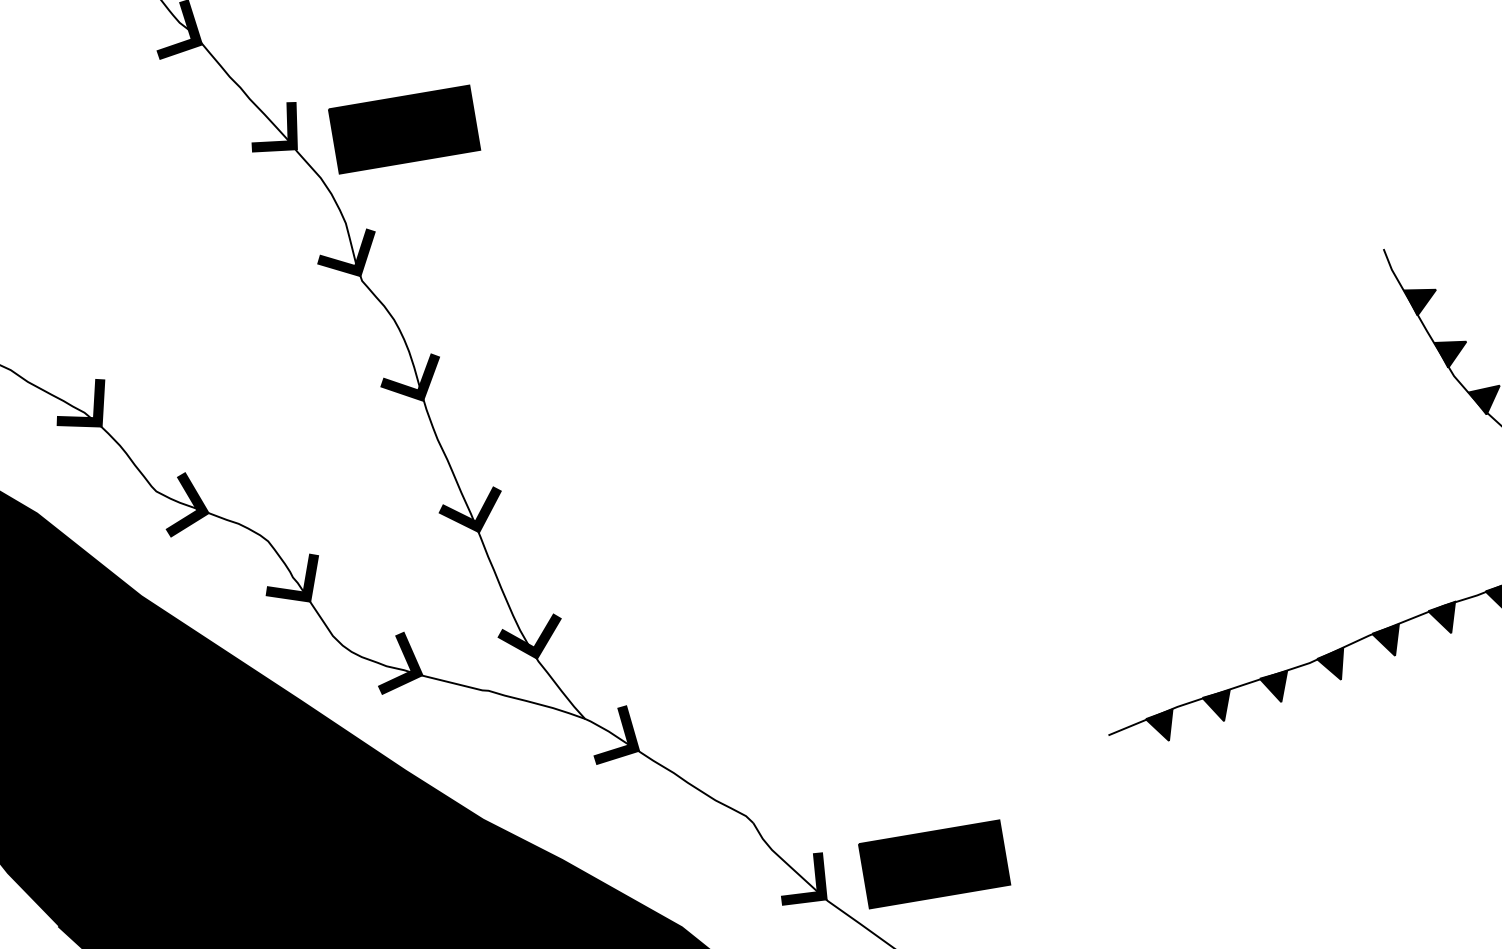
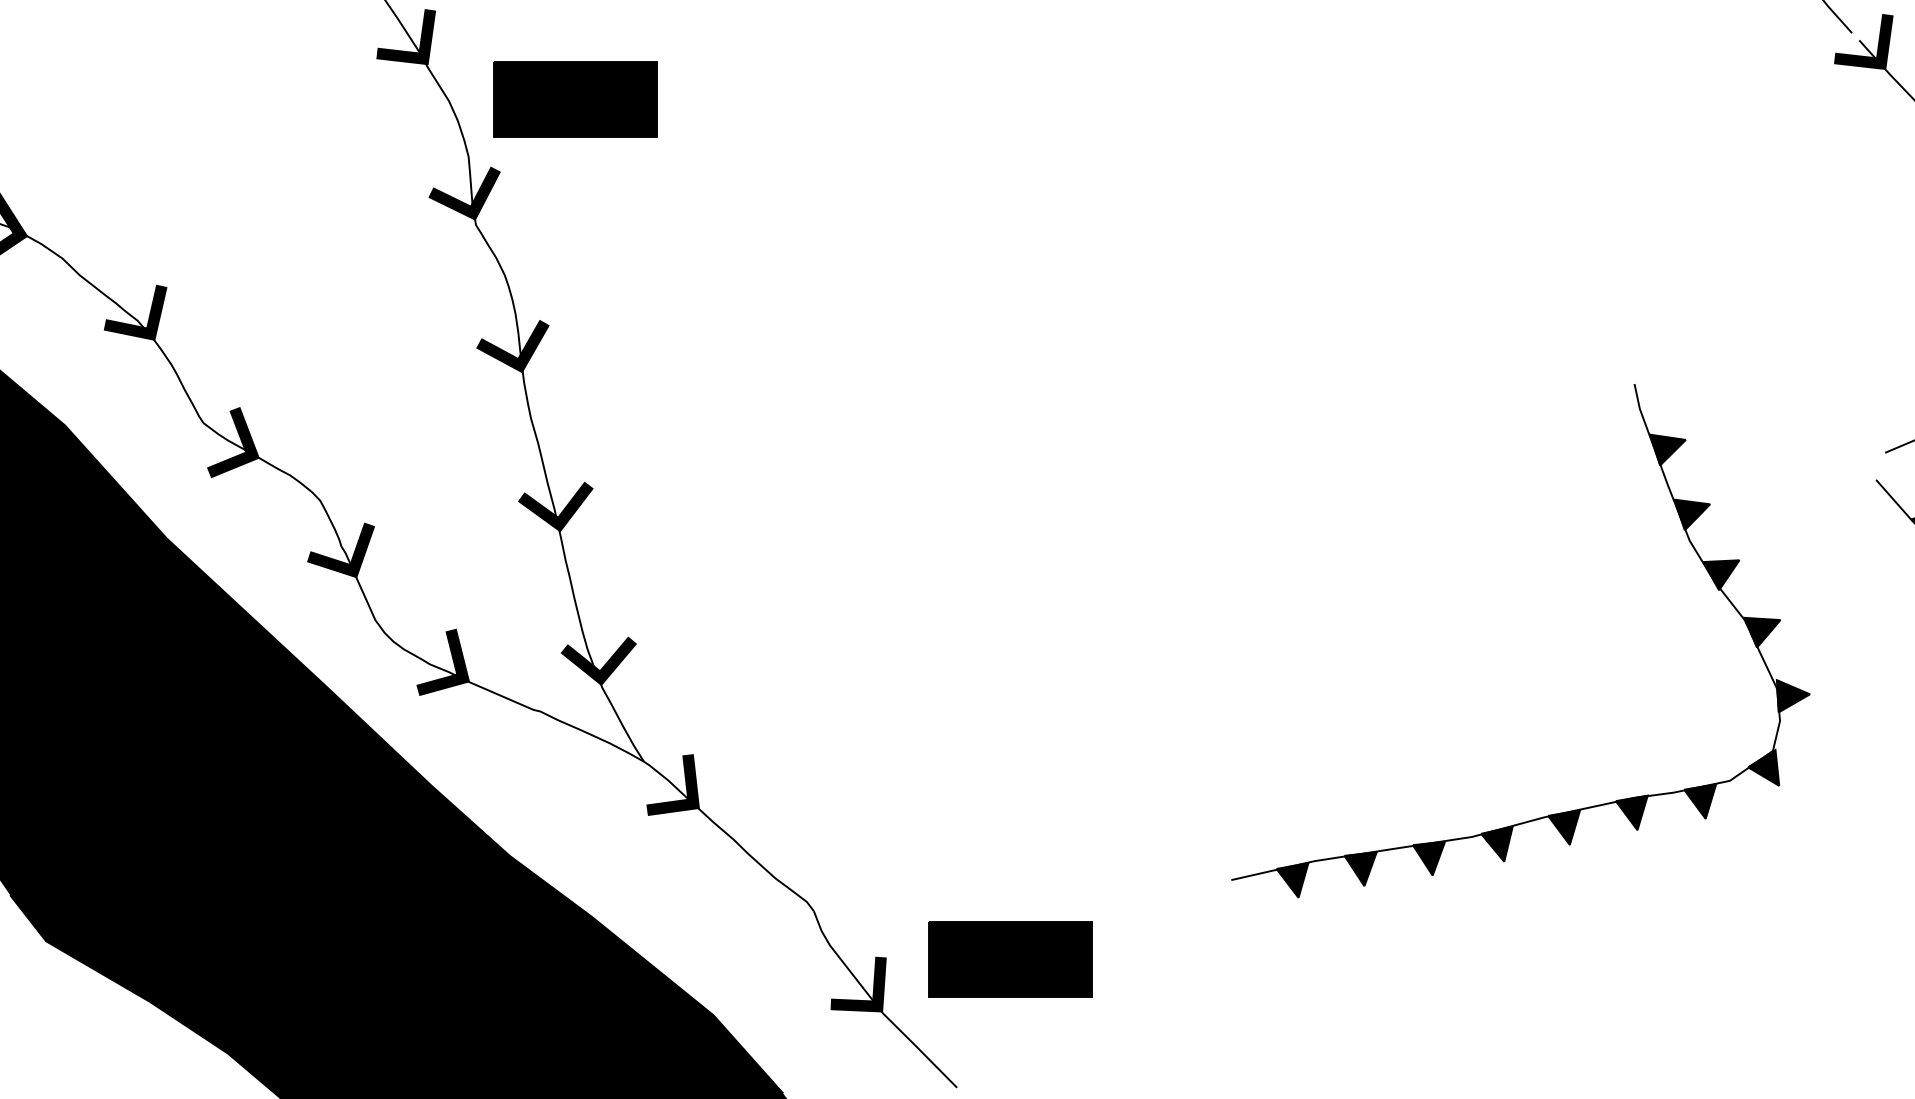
part: (404, 129) -> (575, 99), moved
part: (934, 864) -> (1010, 959), moved

